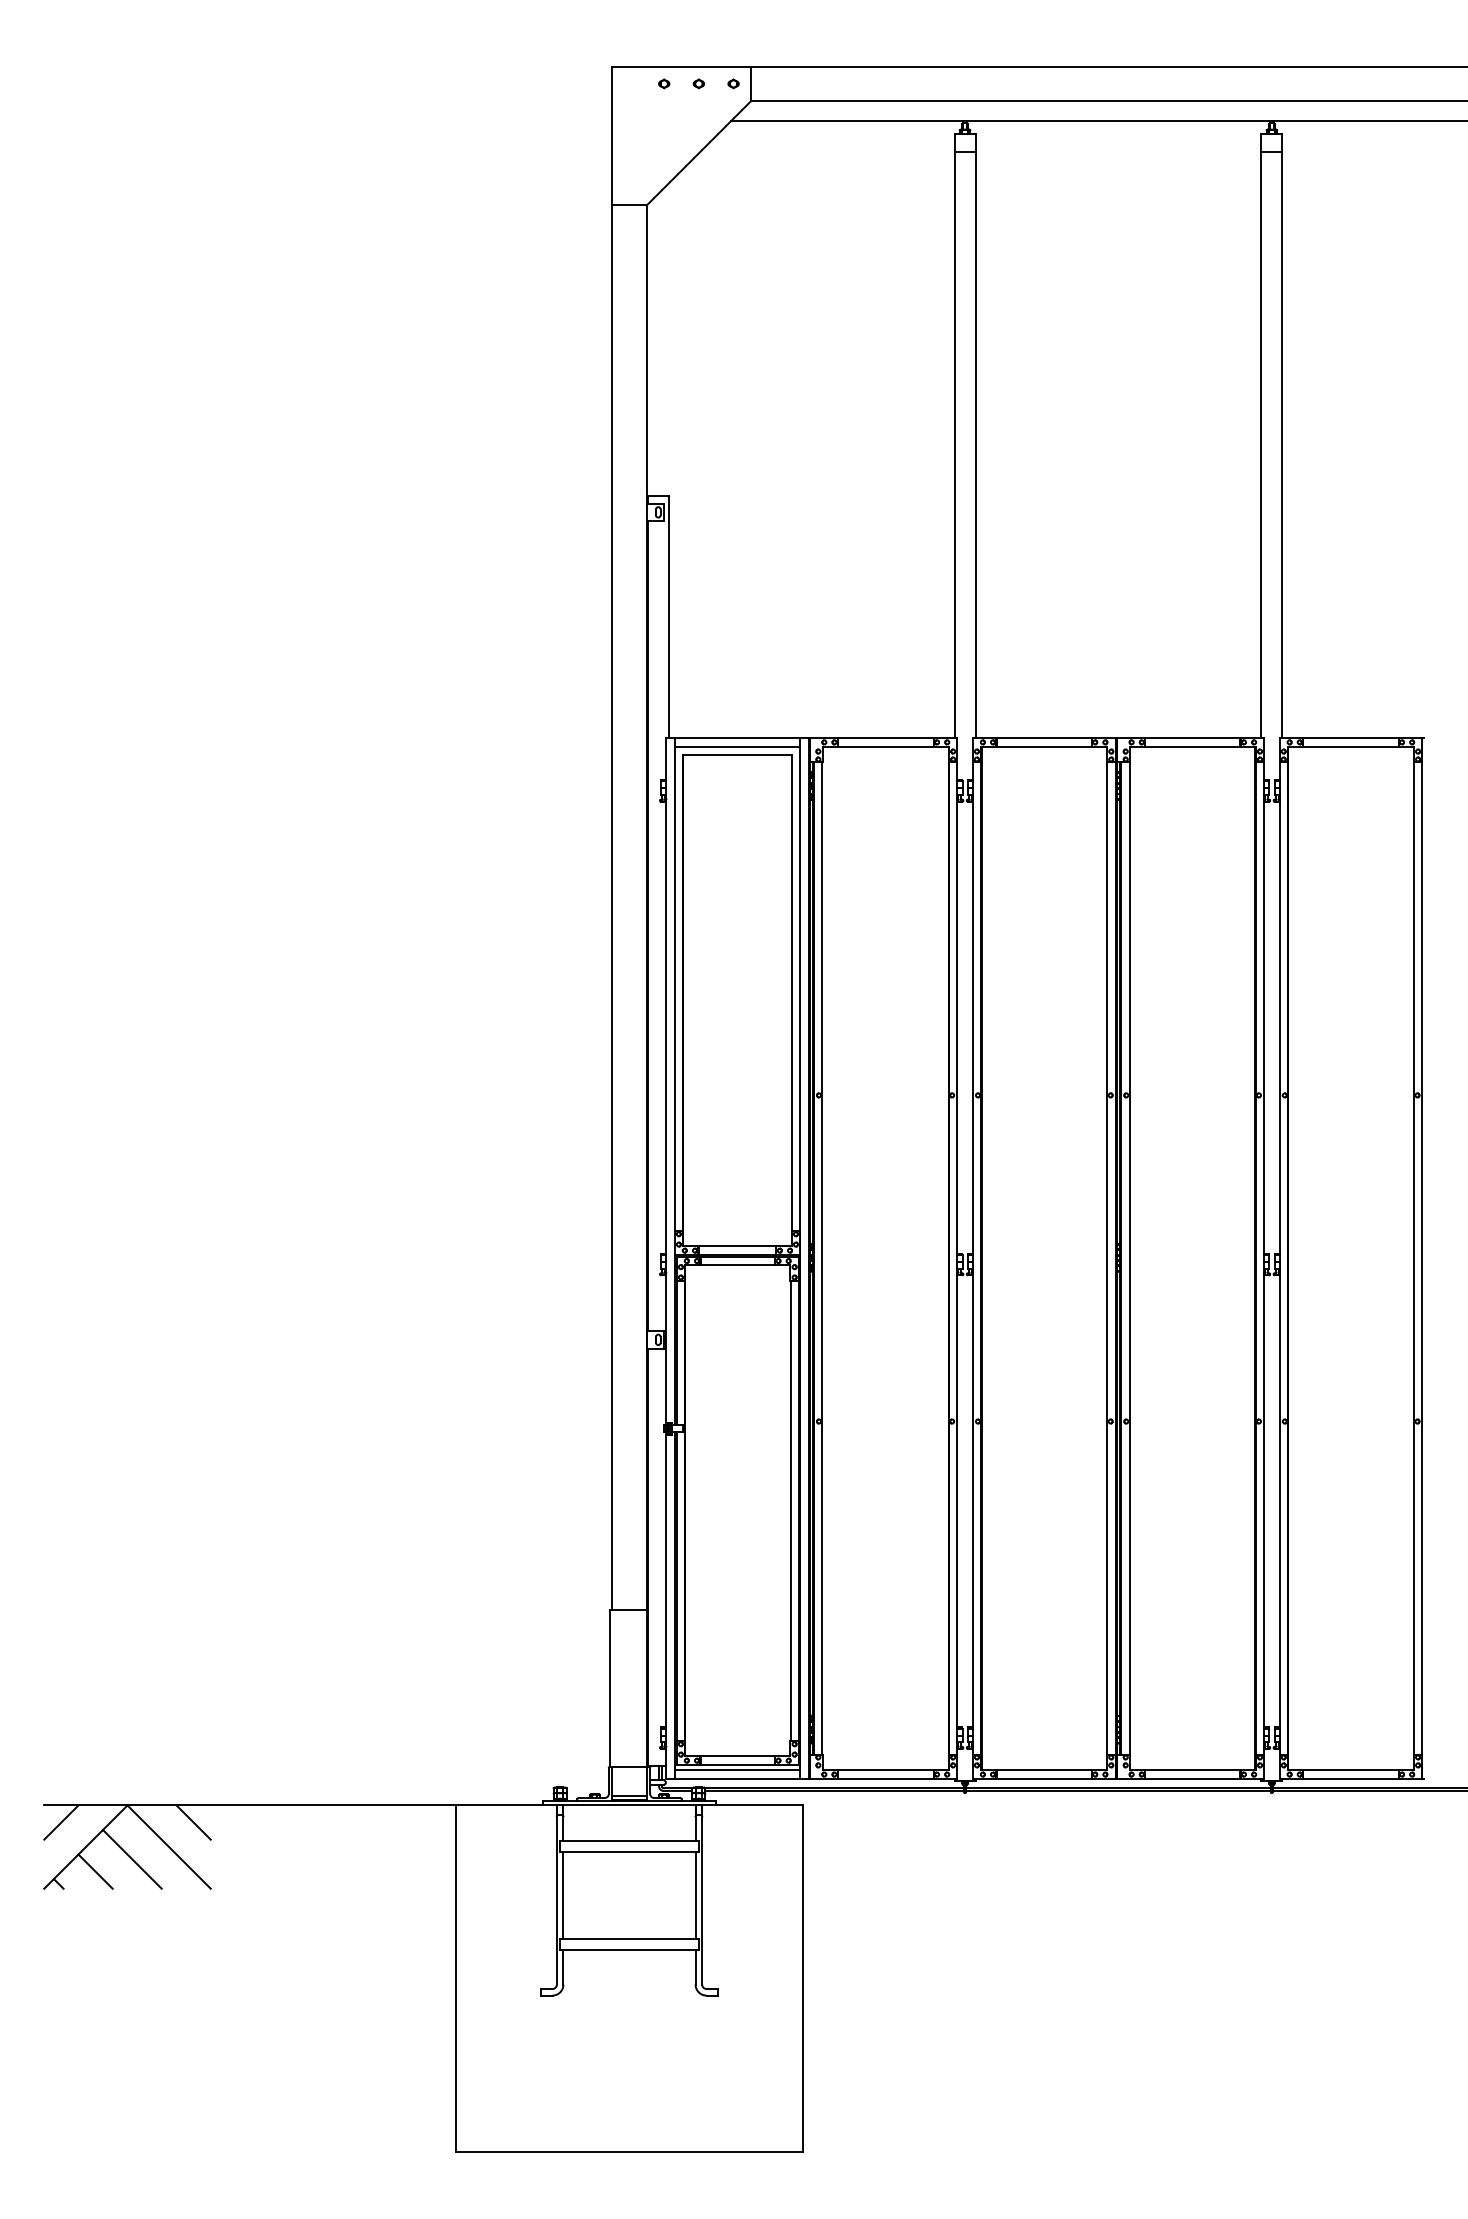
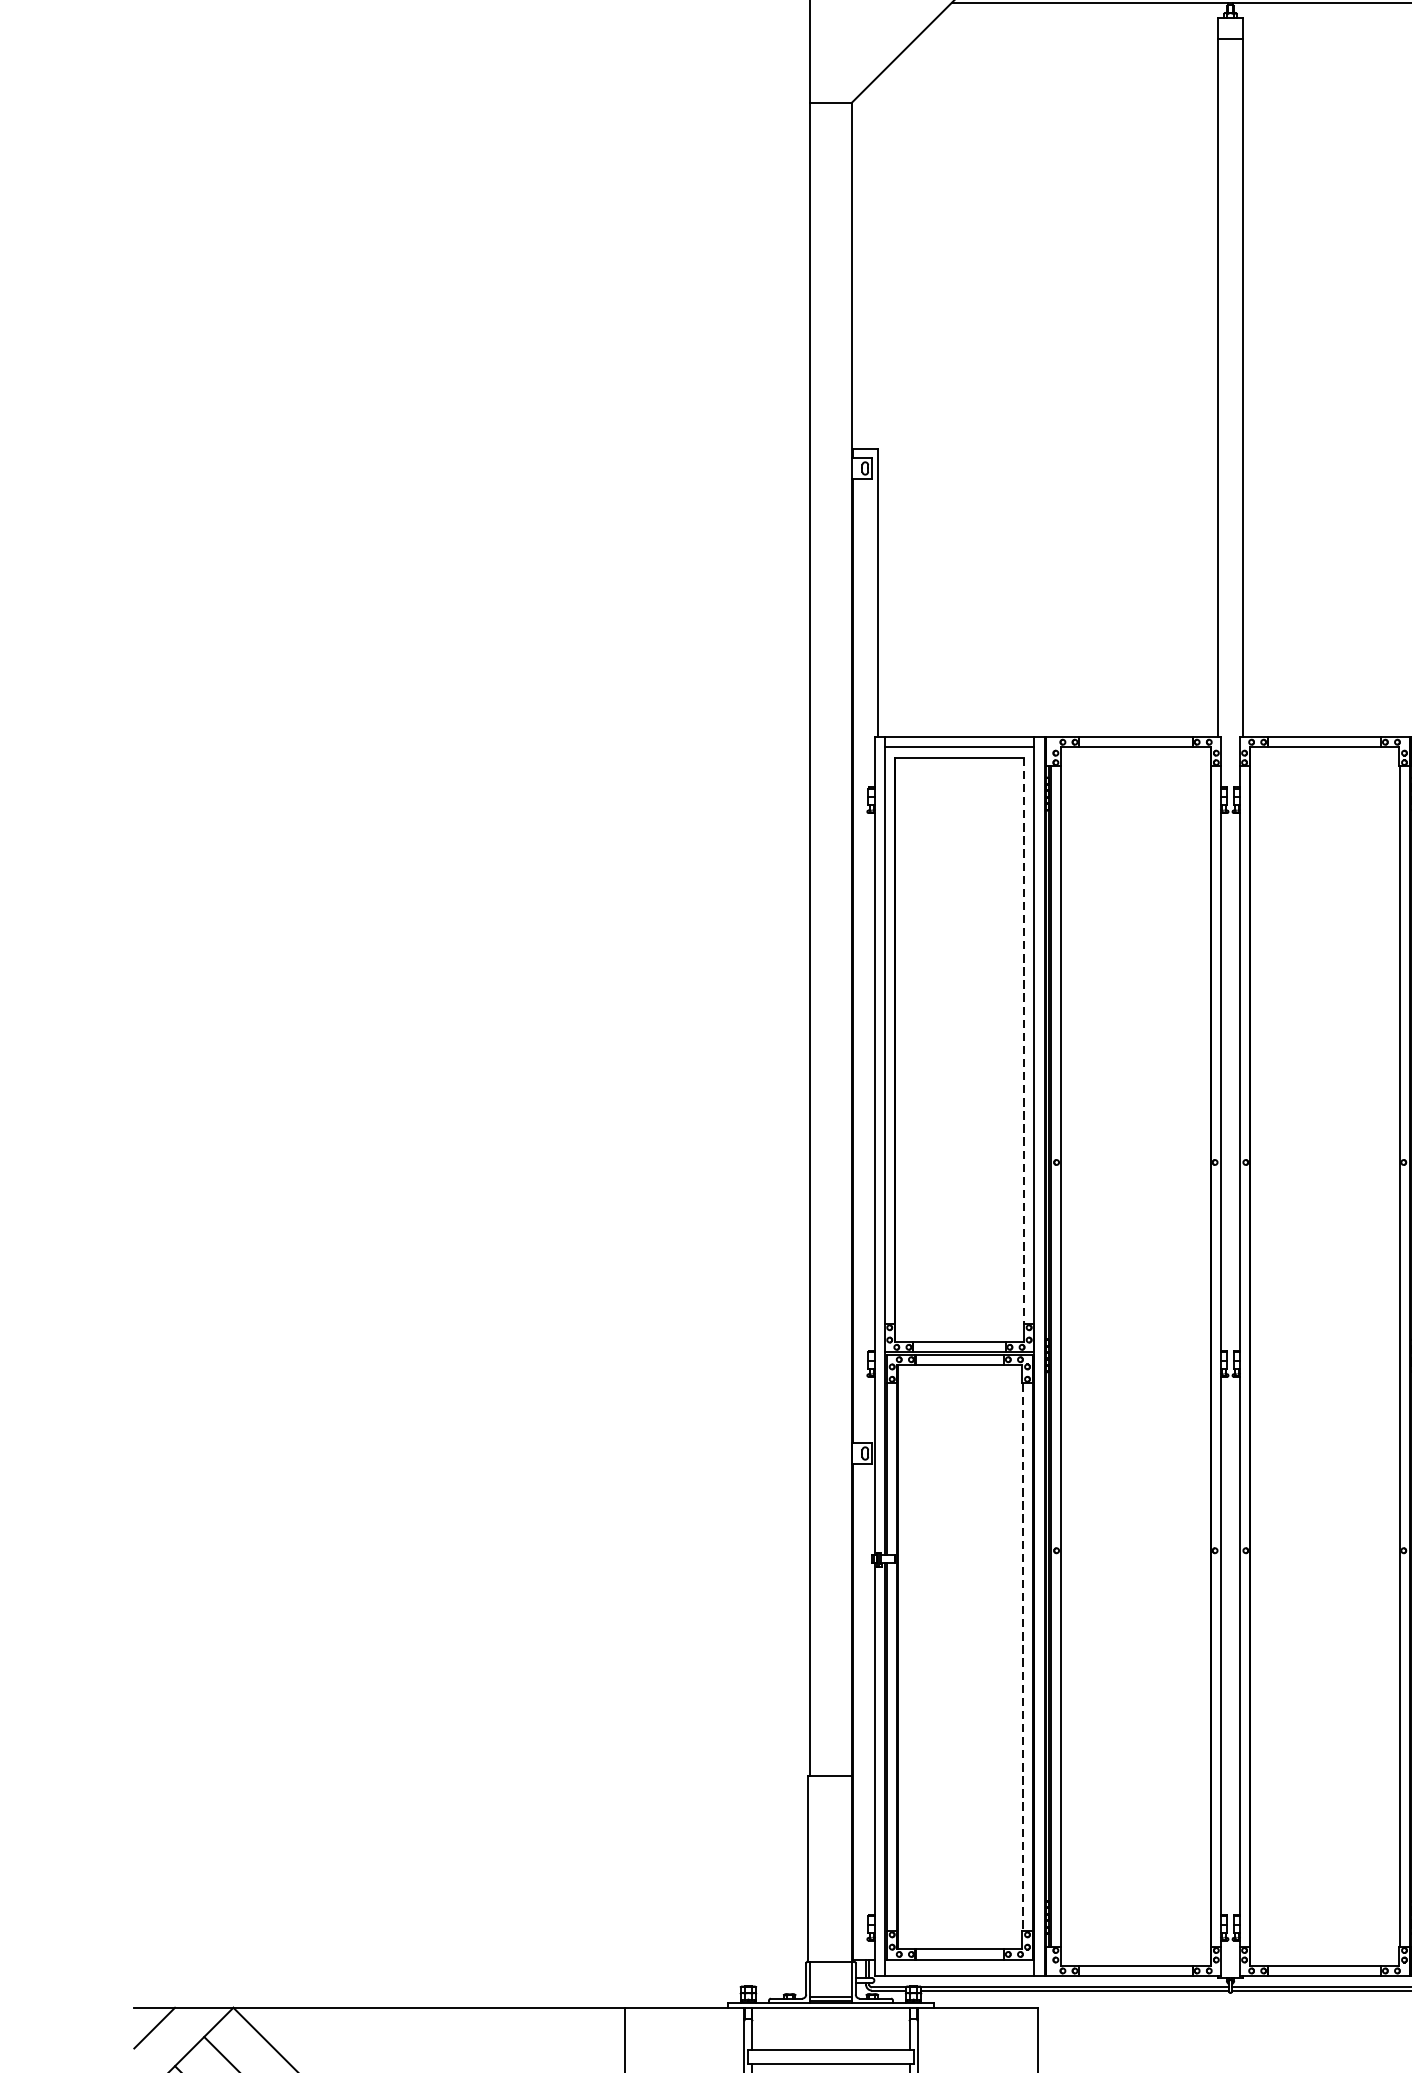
line: (791, 993) -> (1023, 1041), solid -> dashed
line: (790, 1510) -> (1022, 1656), solid -> dashed
line: (737, 1770) -> (959, 1966), removed
line: (193, 1822) -> (311, 2028), removed

